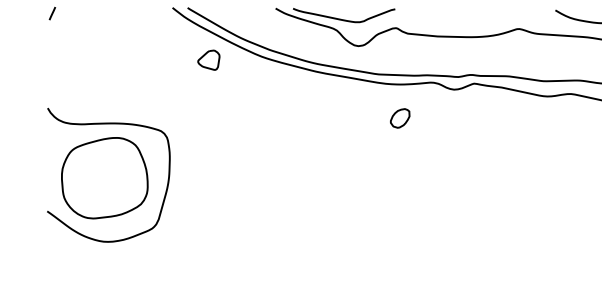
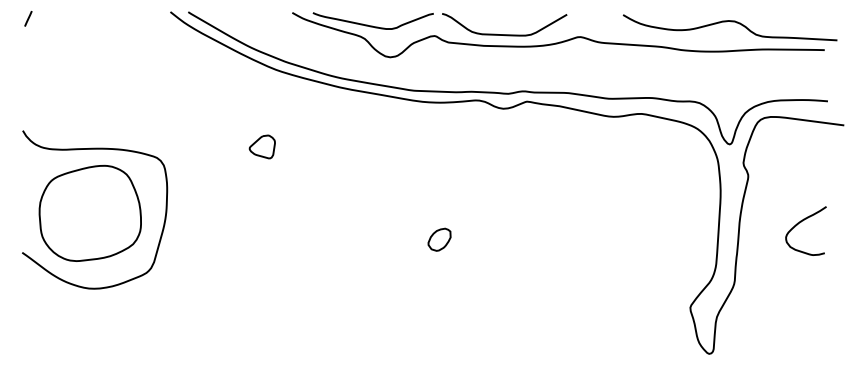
curve: (455, 26) -> (504, 34), added
part: (208, 59) -> (261, 146), moved
part: (400, 118) -> (439, 239), moved

